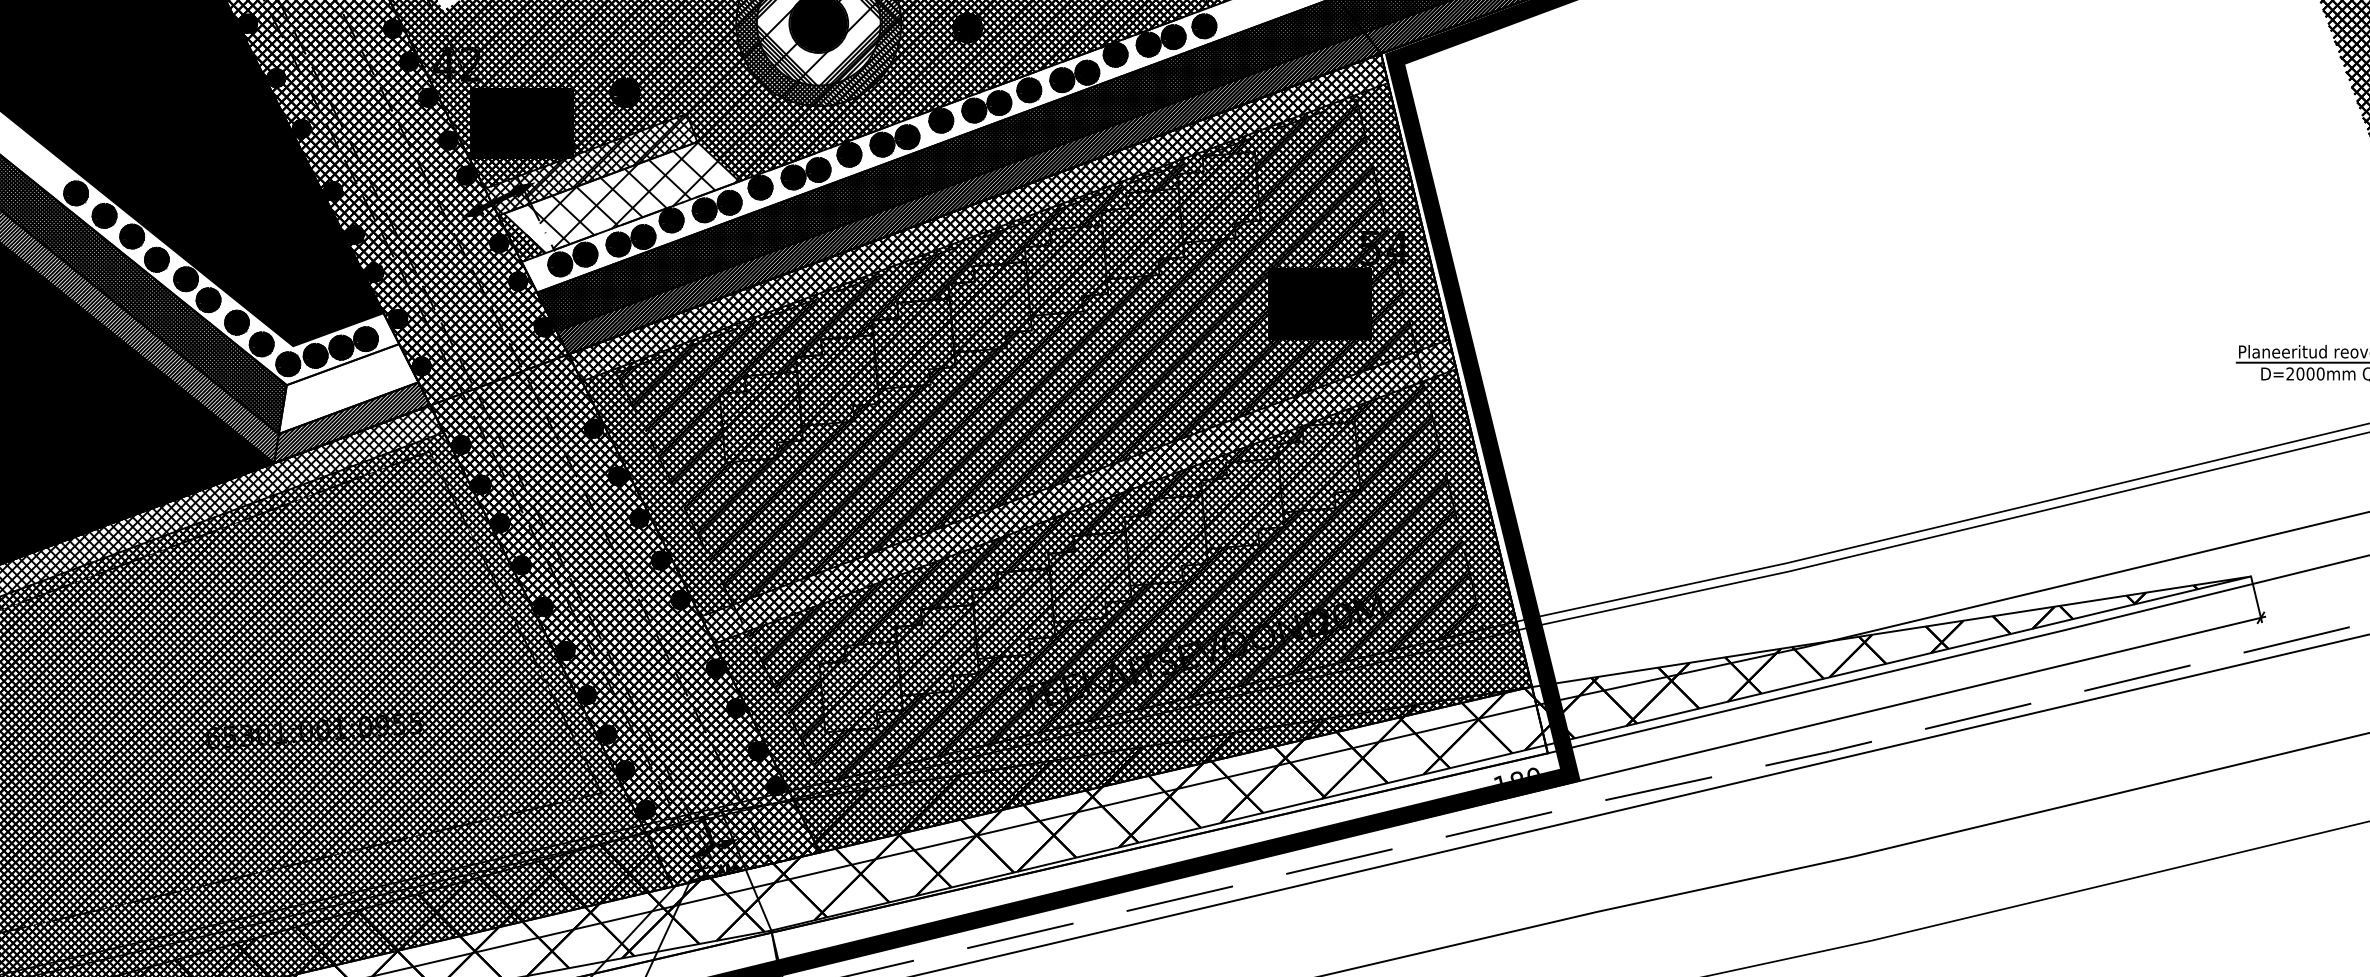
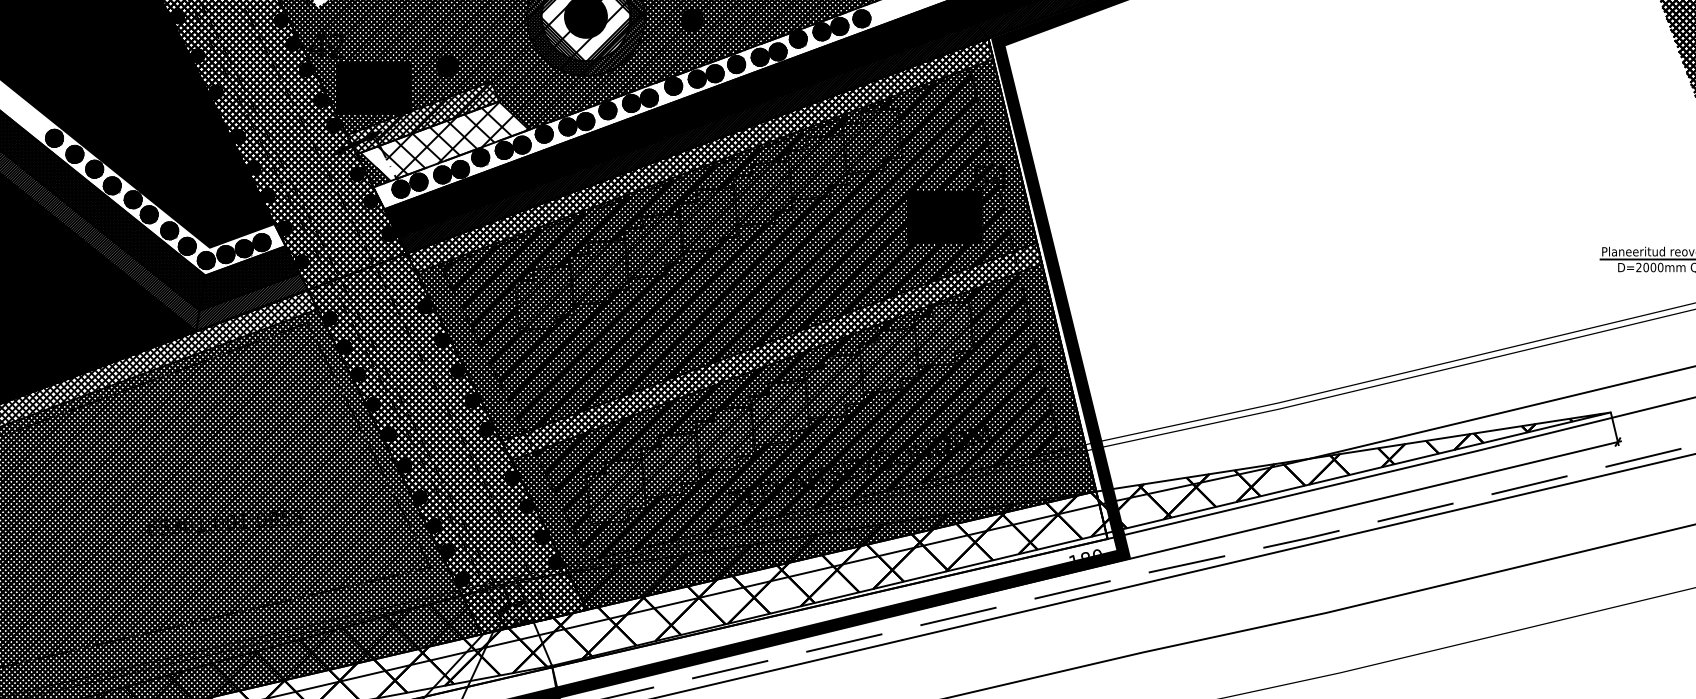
hatch: (348, 387) -> (249, 277), added

